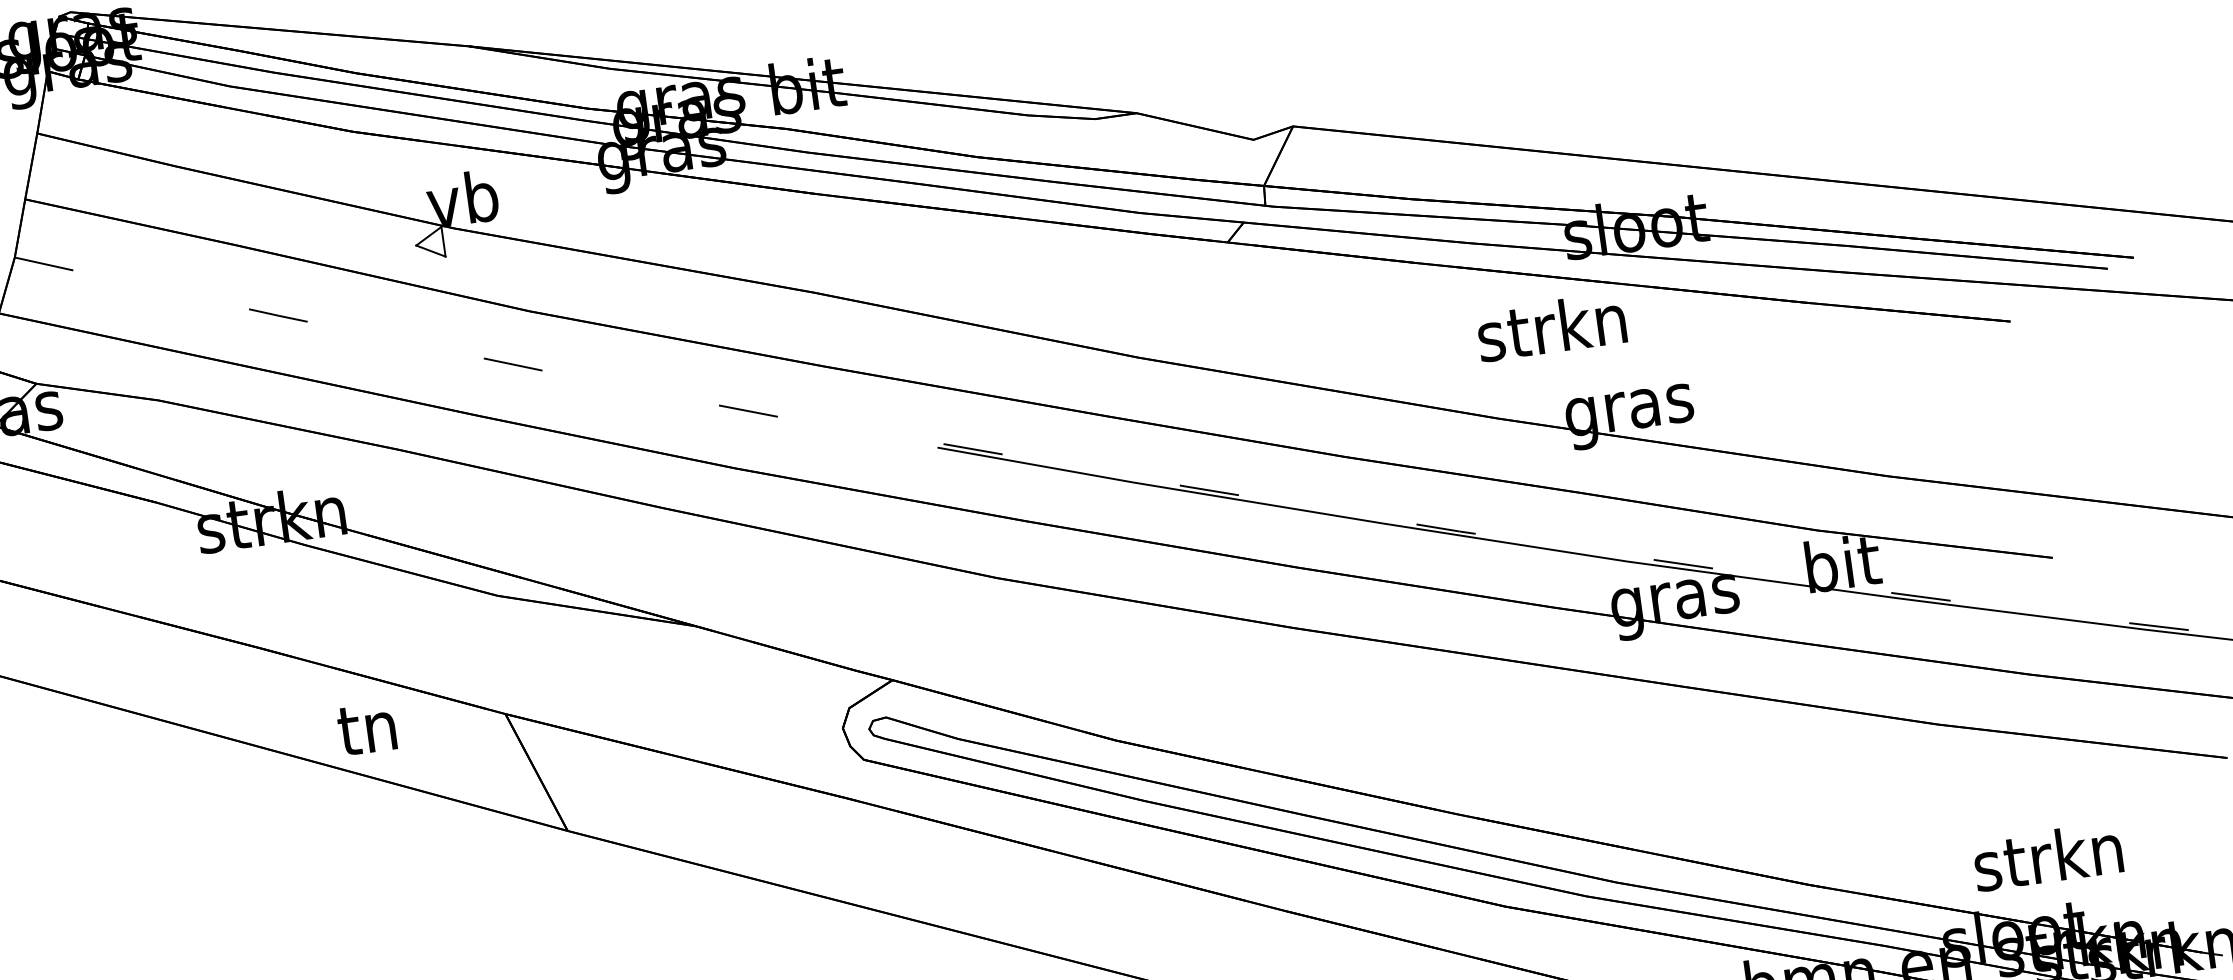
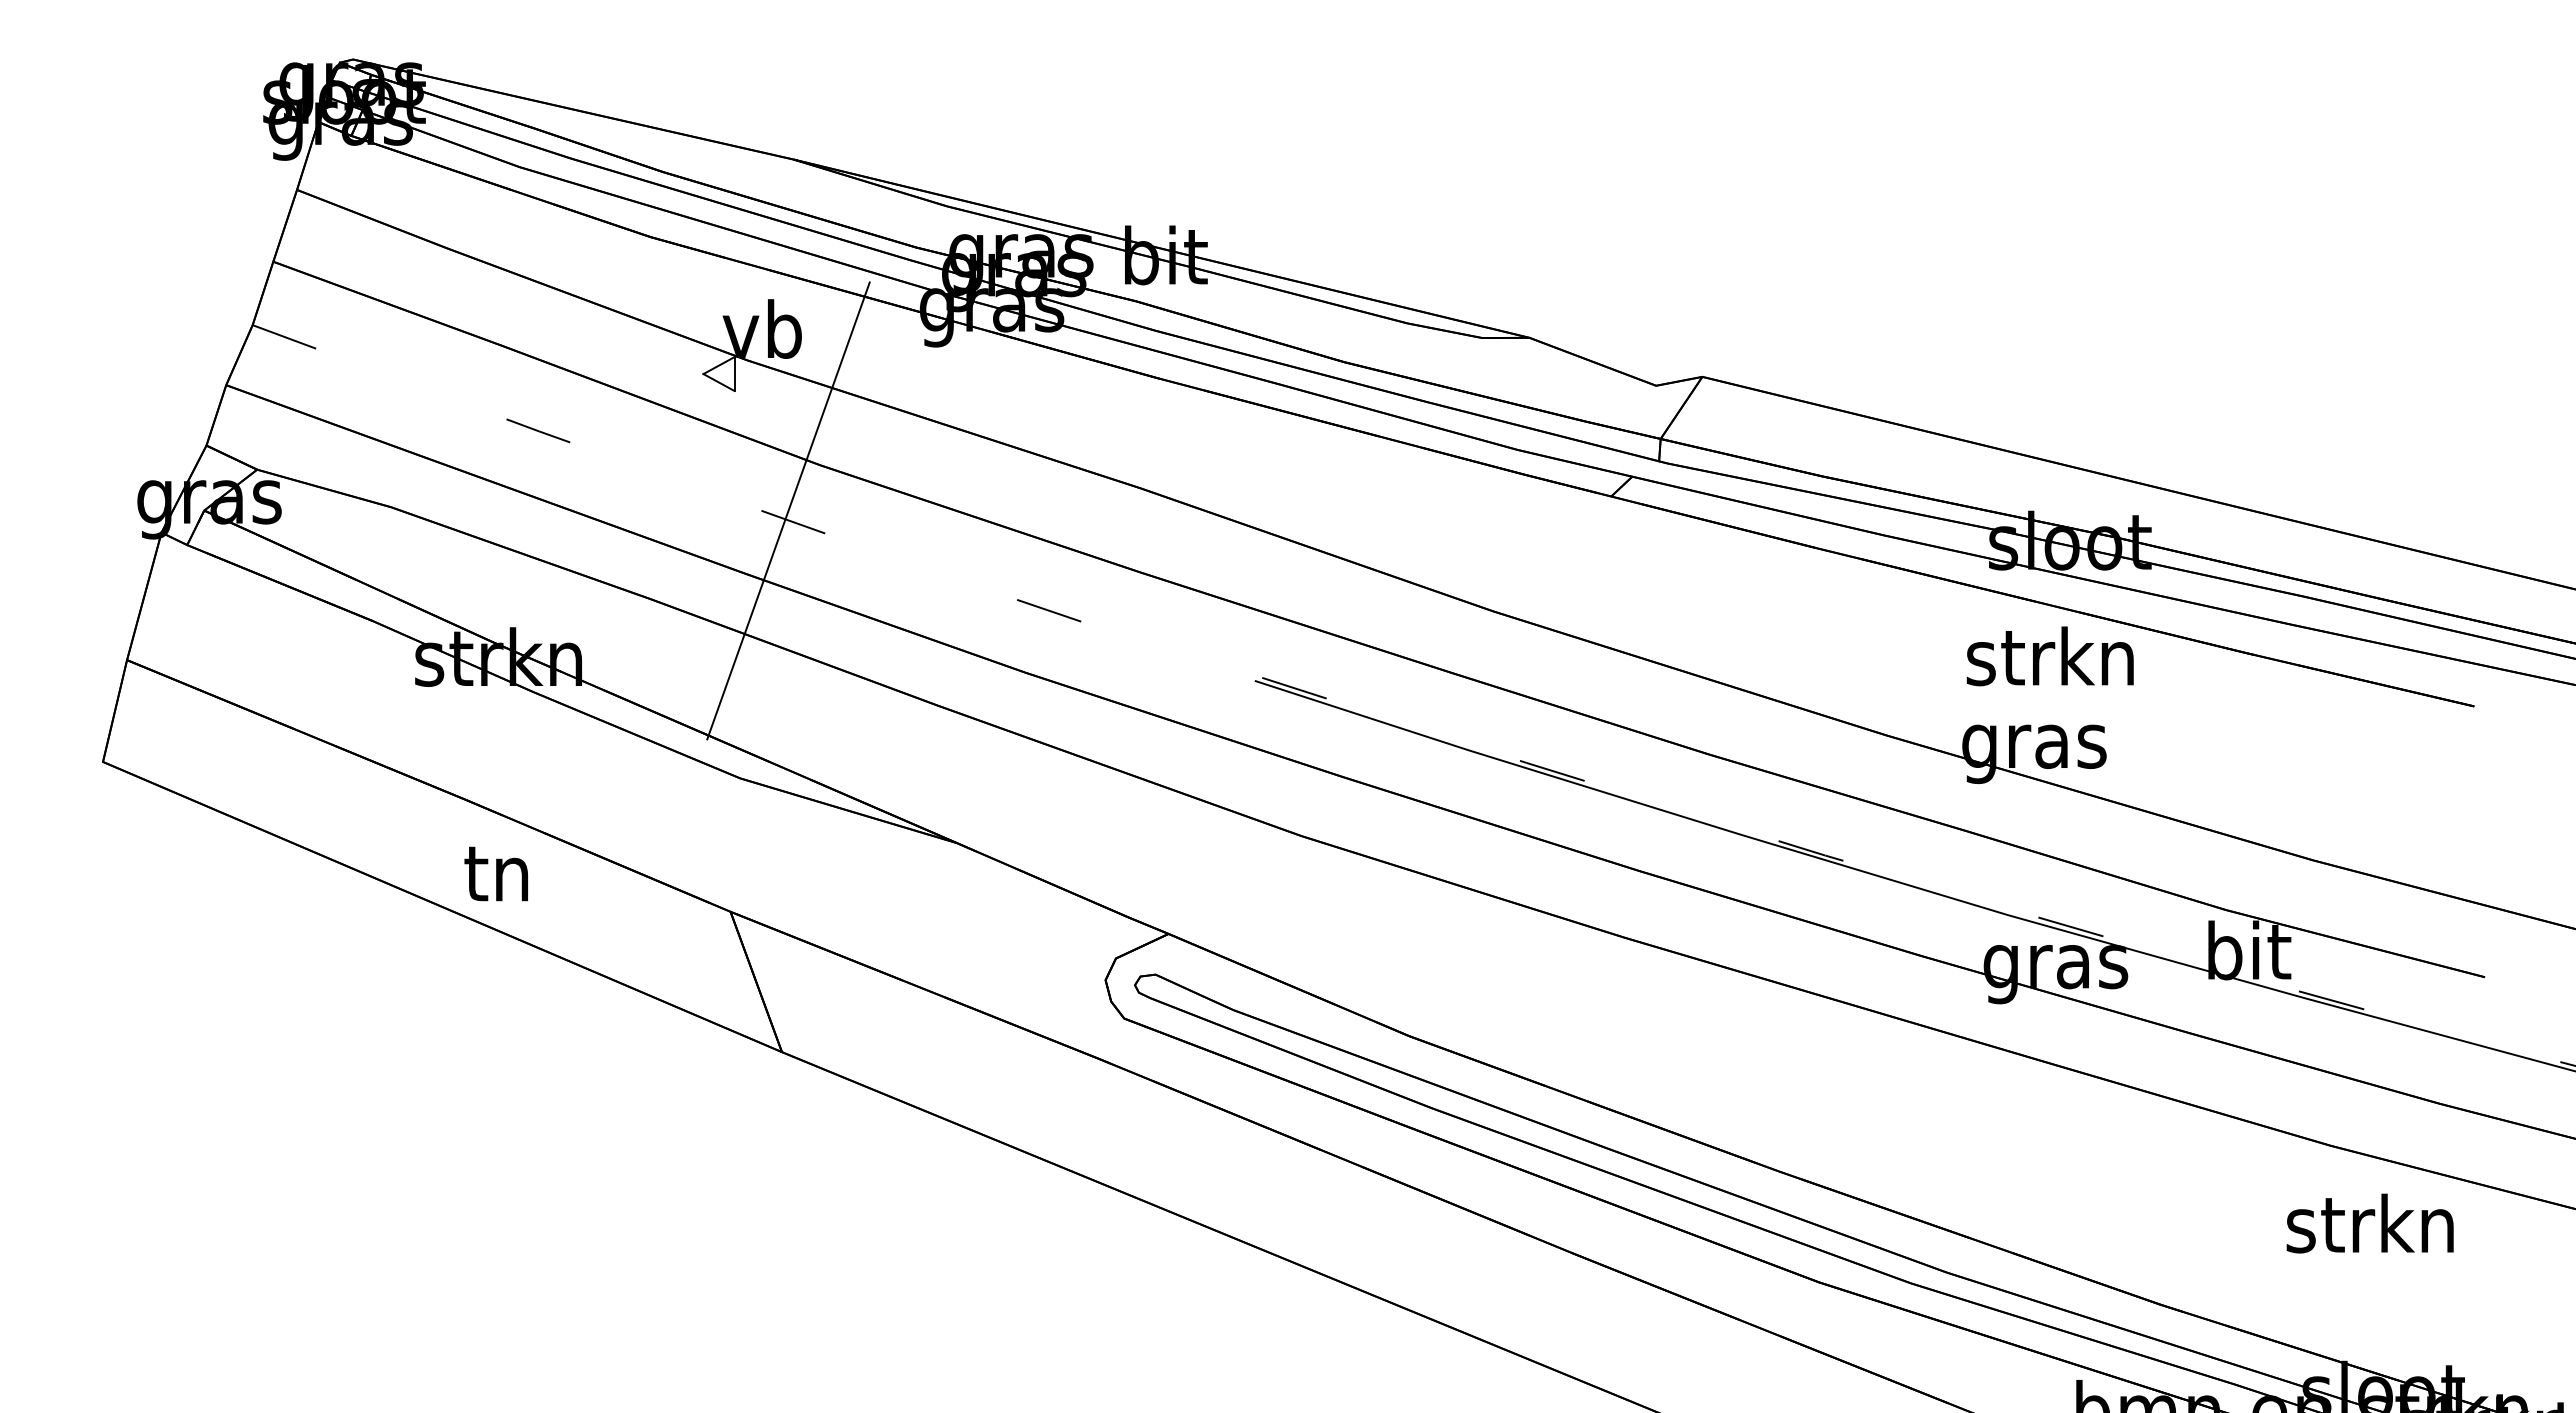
text: (1550, 327) -> (2049, 656), moved
line: (507, 354) -> (788, 510), added
text: (366, 728) -> (495, 873), moved
text: (2047, 856) -> (2369, 1223), moved

